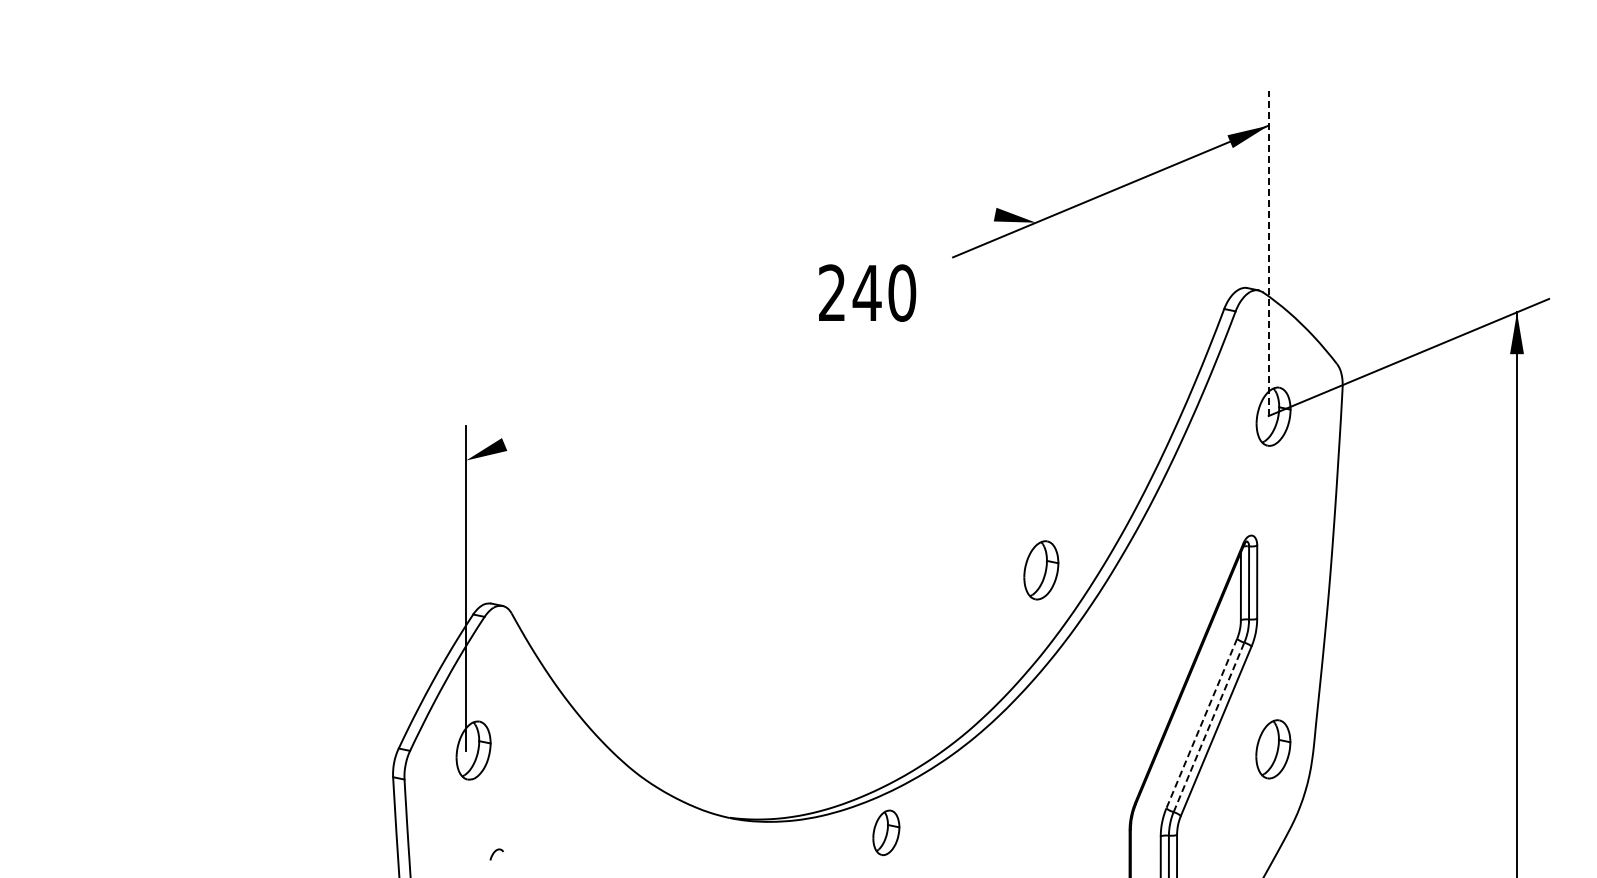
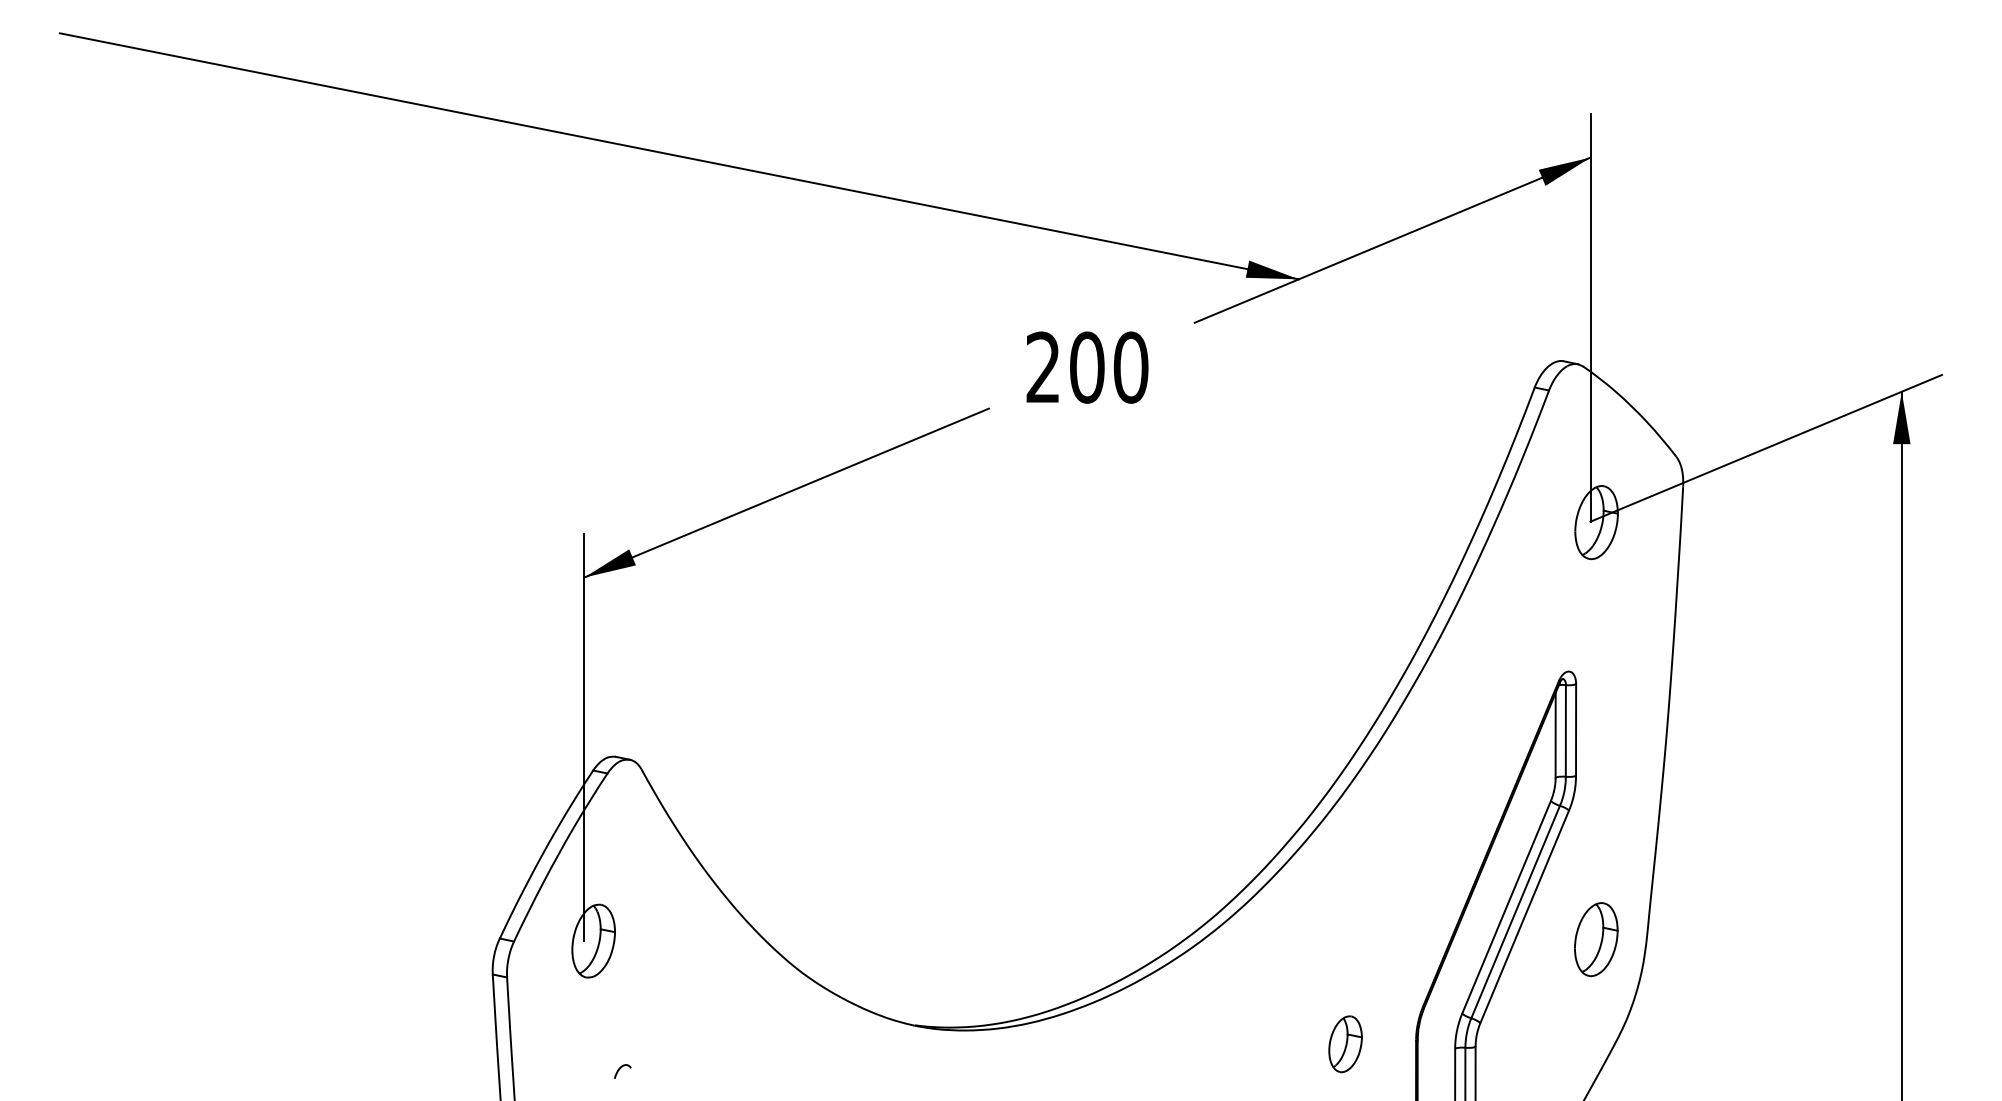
line: (541, 124) -> (678, 156), added
line: (1268, 253) -> (1590, 317), dashed -> solid
text: (866, 292) -> (1086, 366), 240 -> 200
line: (627, 392) -> (786, 492), added
part: (1041, 570) -> (1305, 715), removed
line: (1201, 723) -> (1506, 907), dashed -> solid
line: (1209, 727) -> (1516, 912), dashed -> solid
part: (886, 832) -> (1345, 1043), moved

